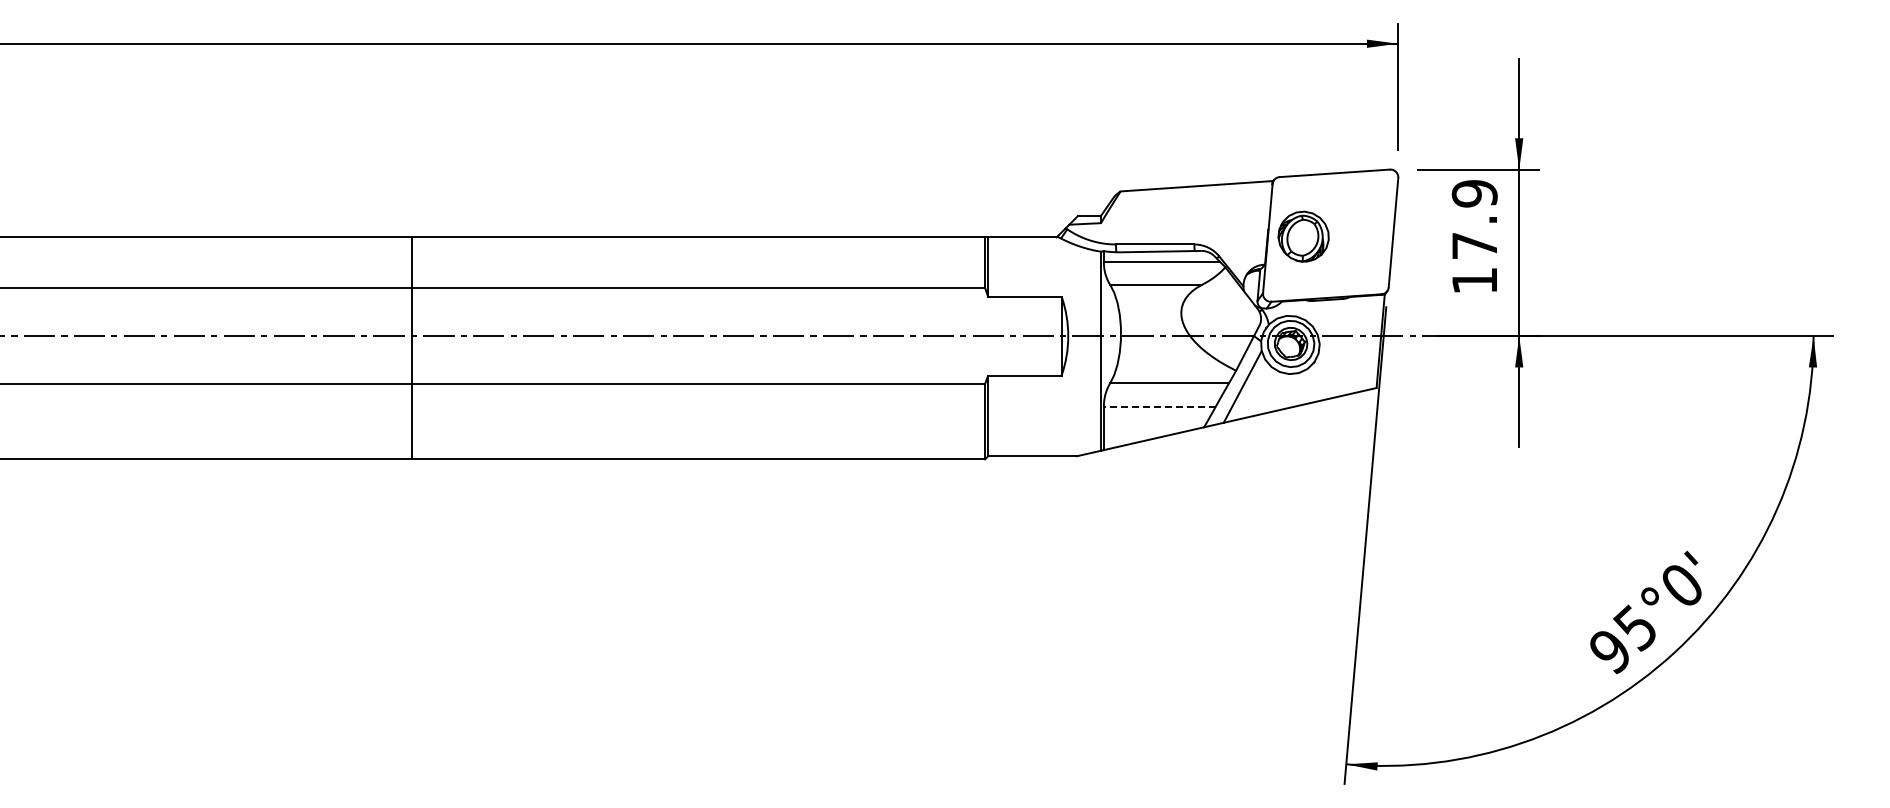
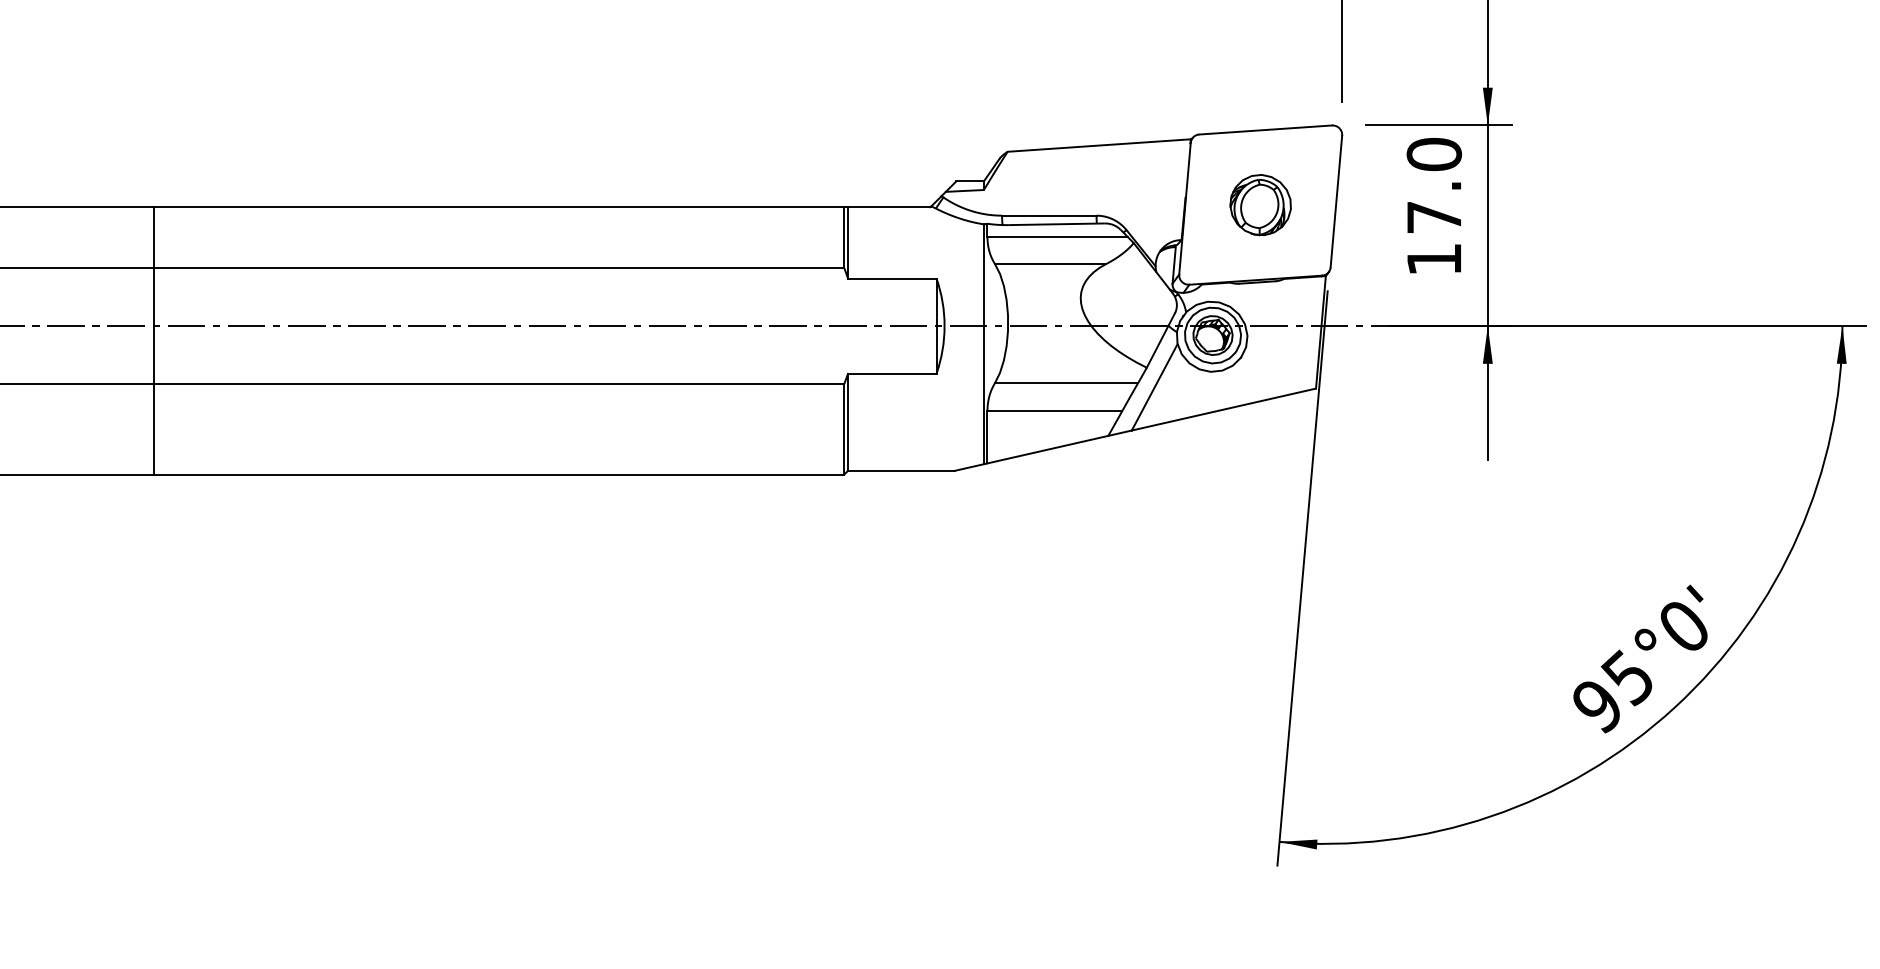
text: (1474, 193) -> (1433, 154), 17.9 -> 17.0
part: (1303, 236) -> (1260, 204), moved
line: (1159, 406) -> (1054, 410), dashed -> solid

